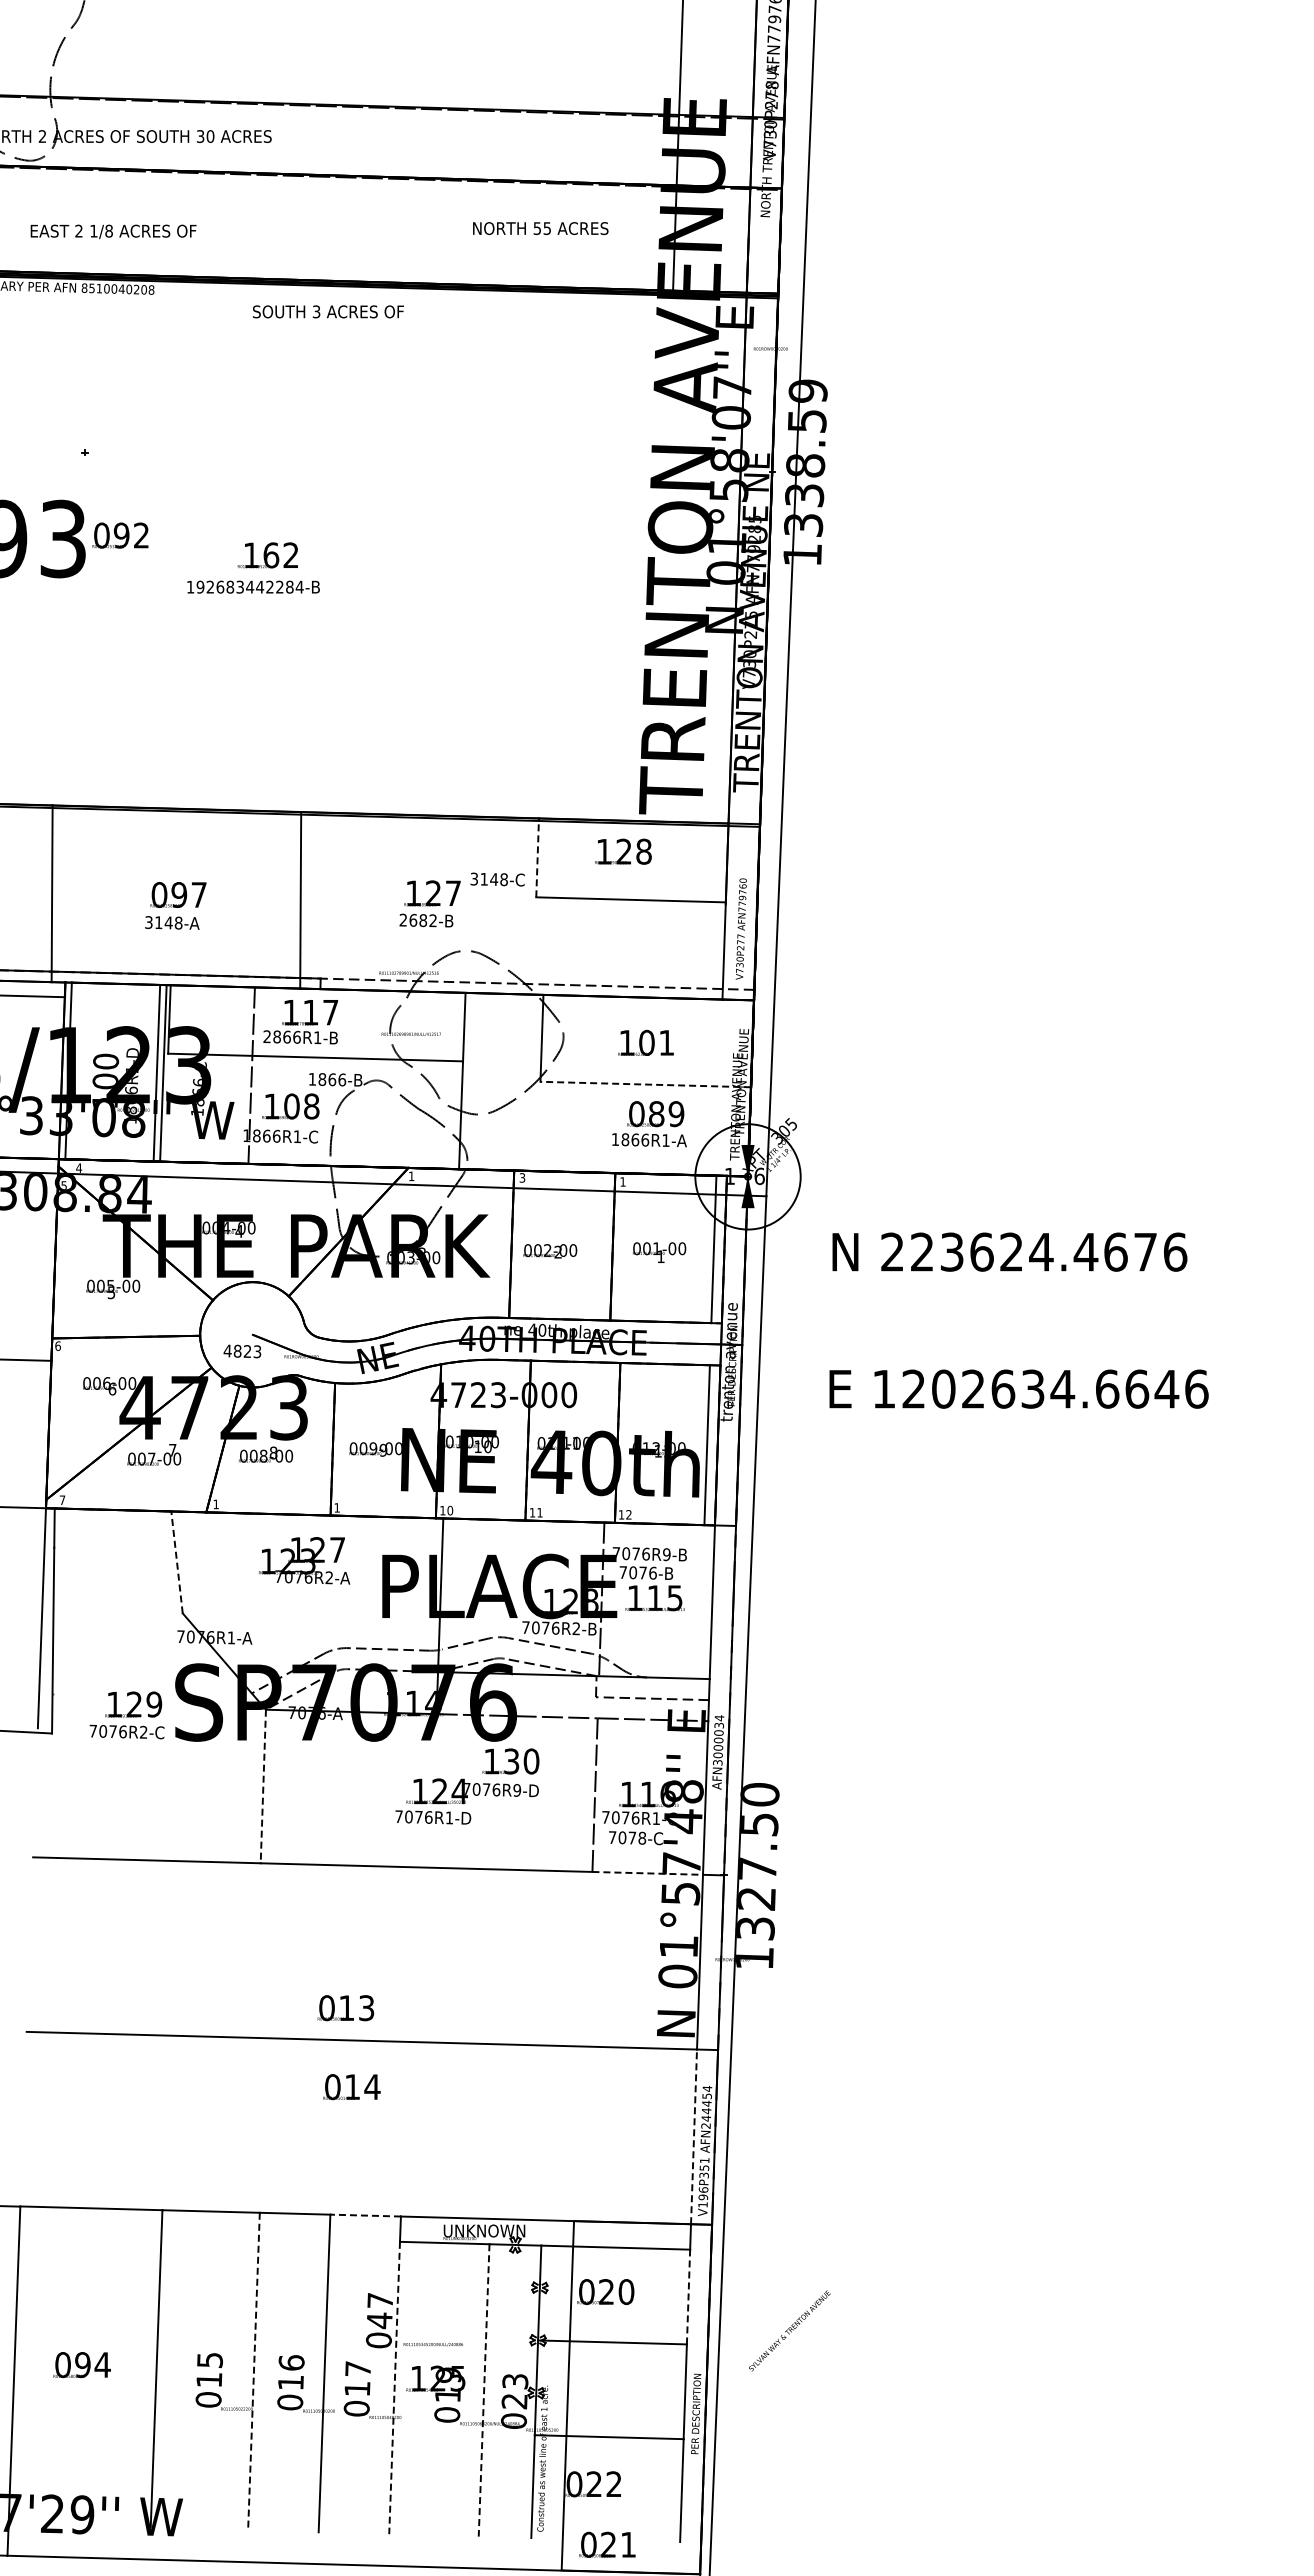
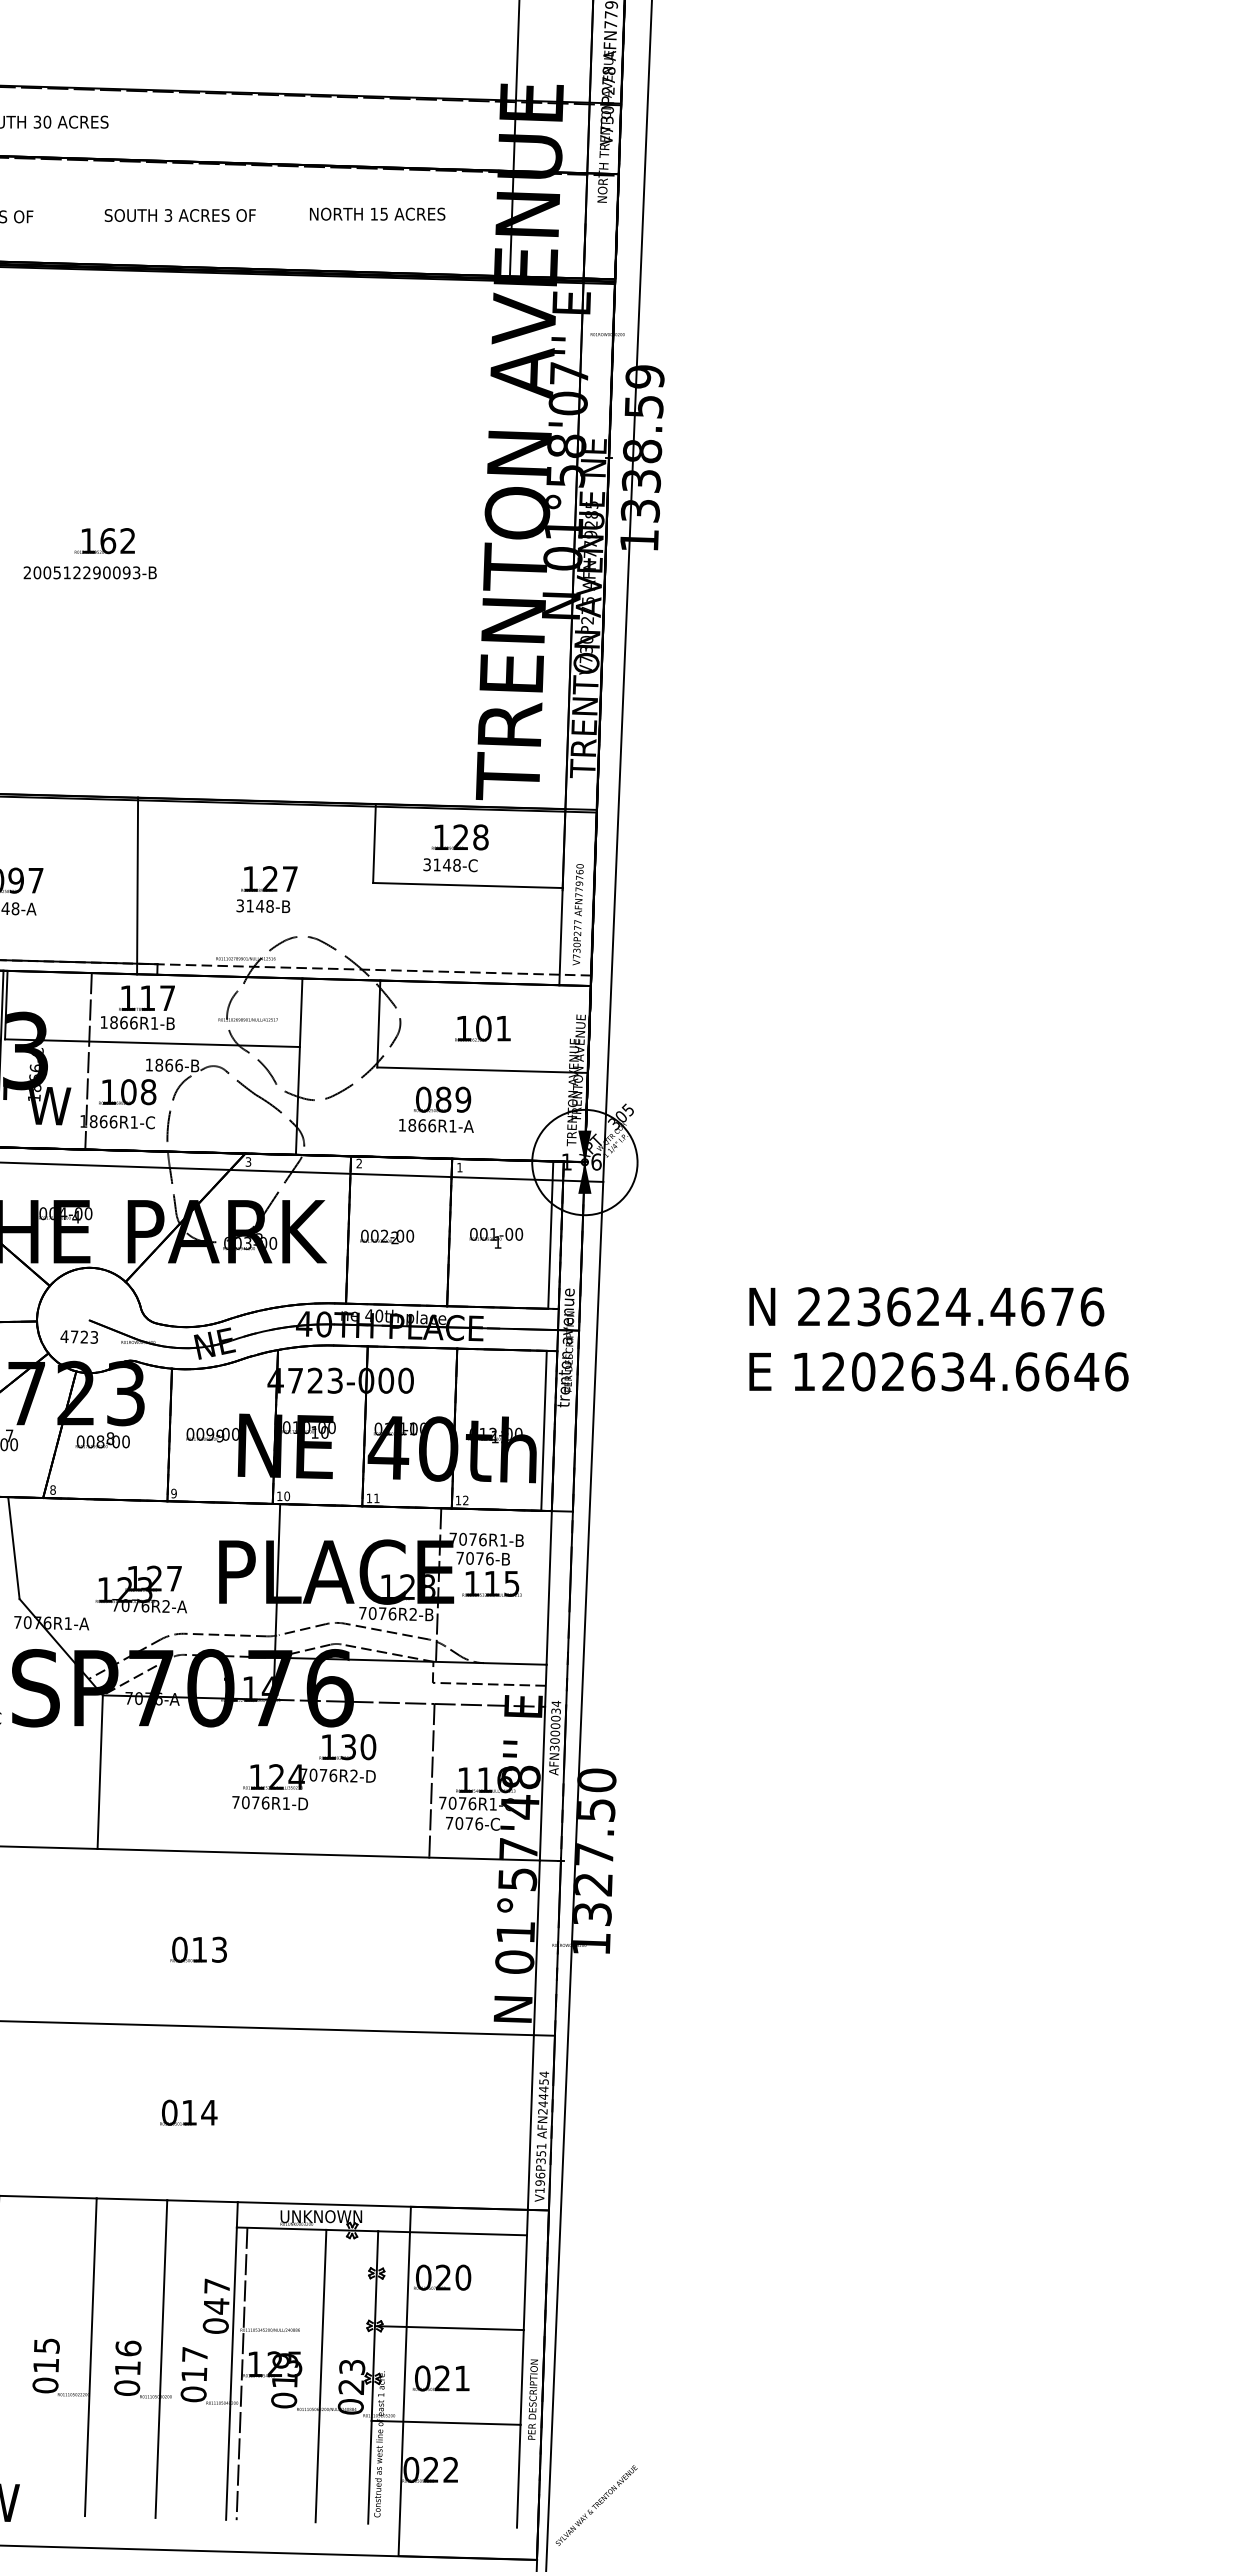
text: (536, 228) -> (373, 214), 55 -> 15
text: (328, 311) -> (180, 215), moved
text: (244, 586) -> (81, 572), 192683442284-B -> 200512290093-B
line: (537, 857) -> (374, 843), dashed -> solid
text: (497, 879) -> (450, 865), moved
text: (417, 920) -> (254, 906), 2682-B -> 3148-B
text: (266, 1036) -> (103, 1022), 2866R1-B -> 1866R1-B
line: (645, 1084) -> (482, 1070), dashed -> solid
text: (649, 1124) -> (436, 1110), moved
text: (411, 1176) -> (248, 1162), 1 -> 3
text: (522, 1178) -> (359, 1164), 3 -> 2
text: (1009, 1251) -> (926, 1306), moved
text: (237, 1350) -> (74, 1336), 4823 -> 4723
text: (1018, 1388) -> (938, 1371), moved
text: (216, 1504) -> (53, 1490), 1 -> 8
text: (336, 1507) -> (173, 1493), 1 -> 9
text: (666, 1554) -> (503, 1540), 7076R9-B -> 7076R1-B
text: (304, 1560) -> (141, 1589), moved
line: (176, 1561) -> (13, 1547), dashed -> solid
line: (263, 1786) -> (100, 1772), dashed -> solid
text: (517, 1790) -> (354, 1776), 7076R9-D -> 7076R2-D
text: (642, 1837) -> (479, 1823), 7078-C -> 7076-C
line: (648, 1873) -> (485, 1859), dashed -> solid
text: (345, 2008) -> (198, 1950), moved
text: (351, 2087) -> (188, 2113), moved
line: (694, 2136) -> (531, 2122), dashed -> solid
line: (365, 2215) -> (202, 2201), dashed -> solid
line: (688, 2296) -> (525, 2282), dashed -> solid
text: (789, 2330) -> (596, 2505), moved
line: (253, 2371) -> (90, 2357), dashed -> solid
line: (394, 2388) -> (231, 2374), dashed -> solid
line: (404, 2388) -> (241, 2374), added
line: (484, 2390) -> (321, 2376), dashed -> solid
text: (607, 2544) -> (441, 2378), moved

